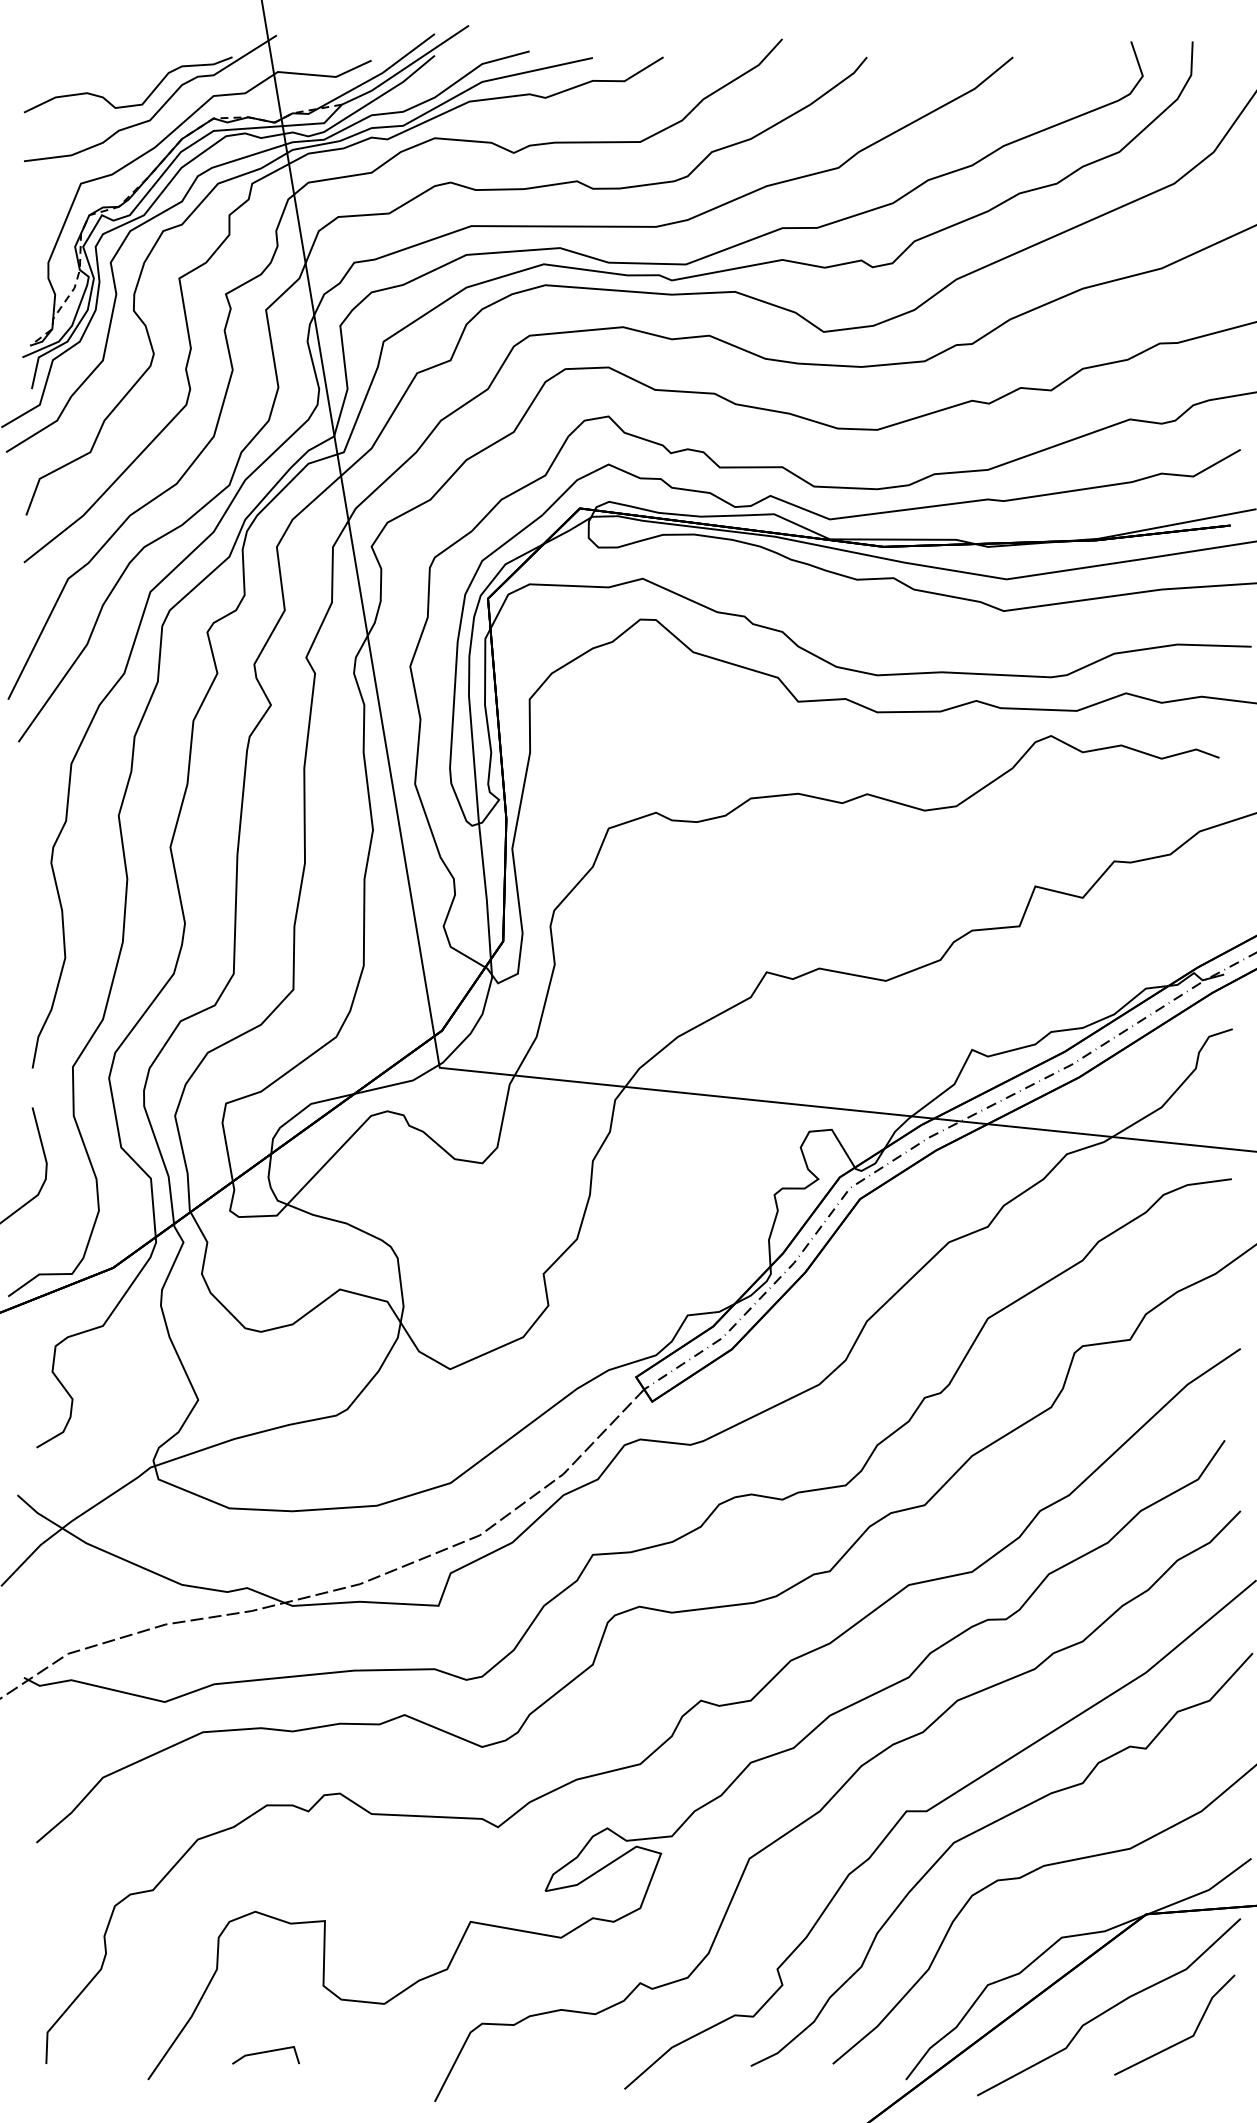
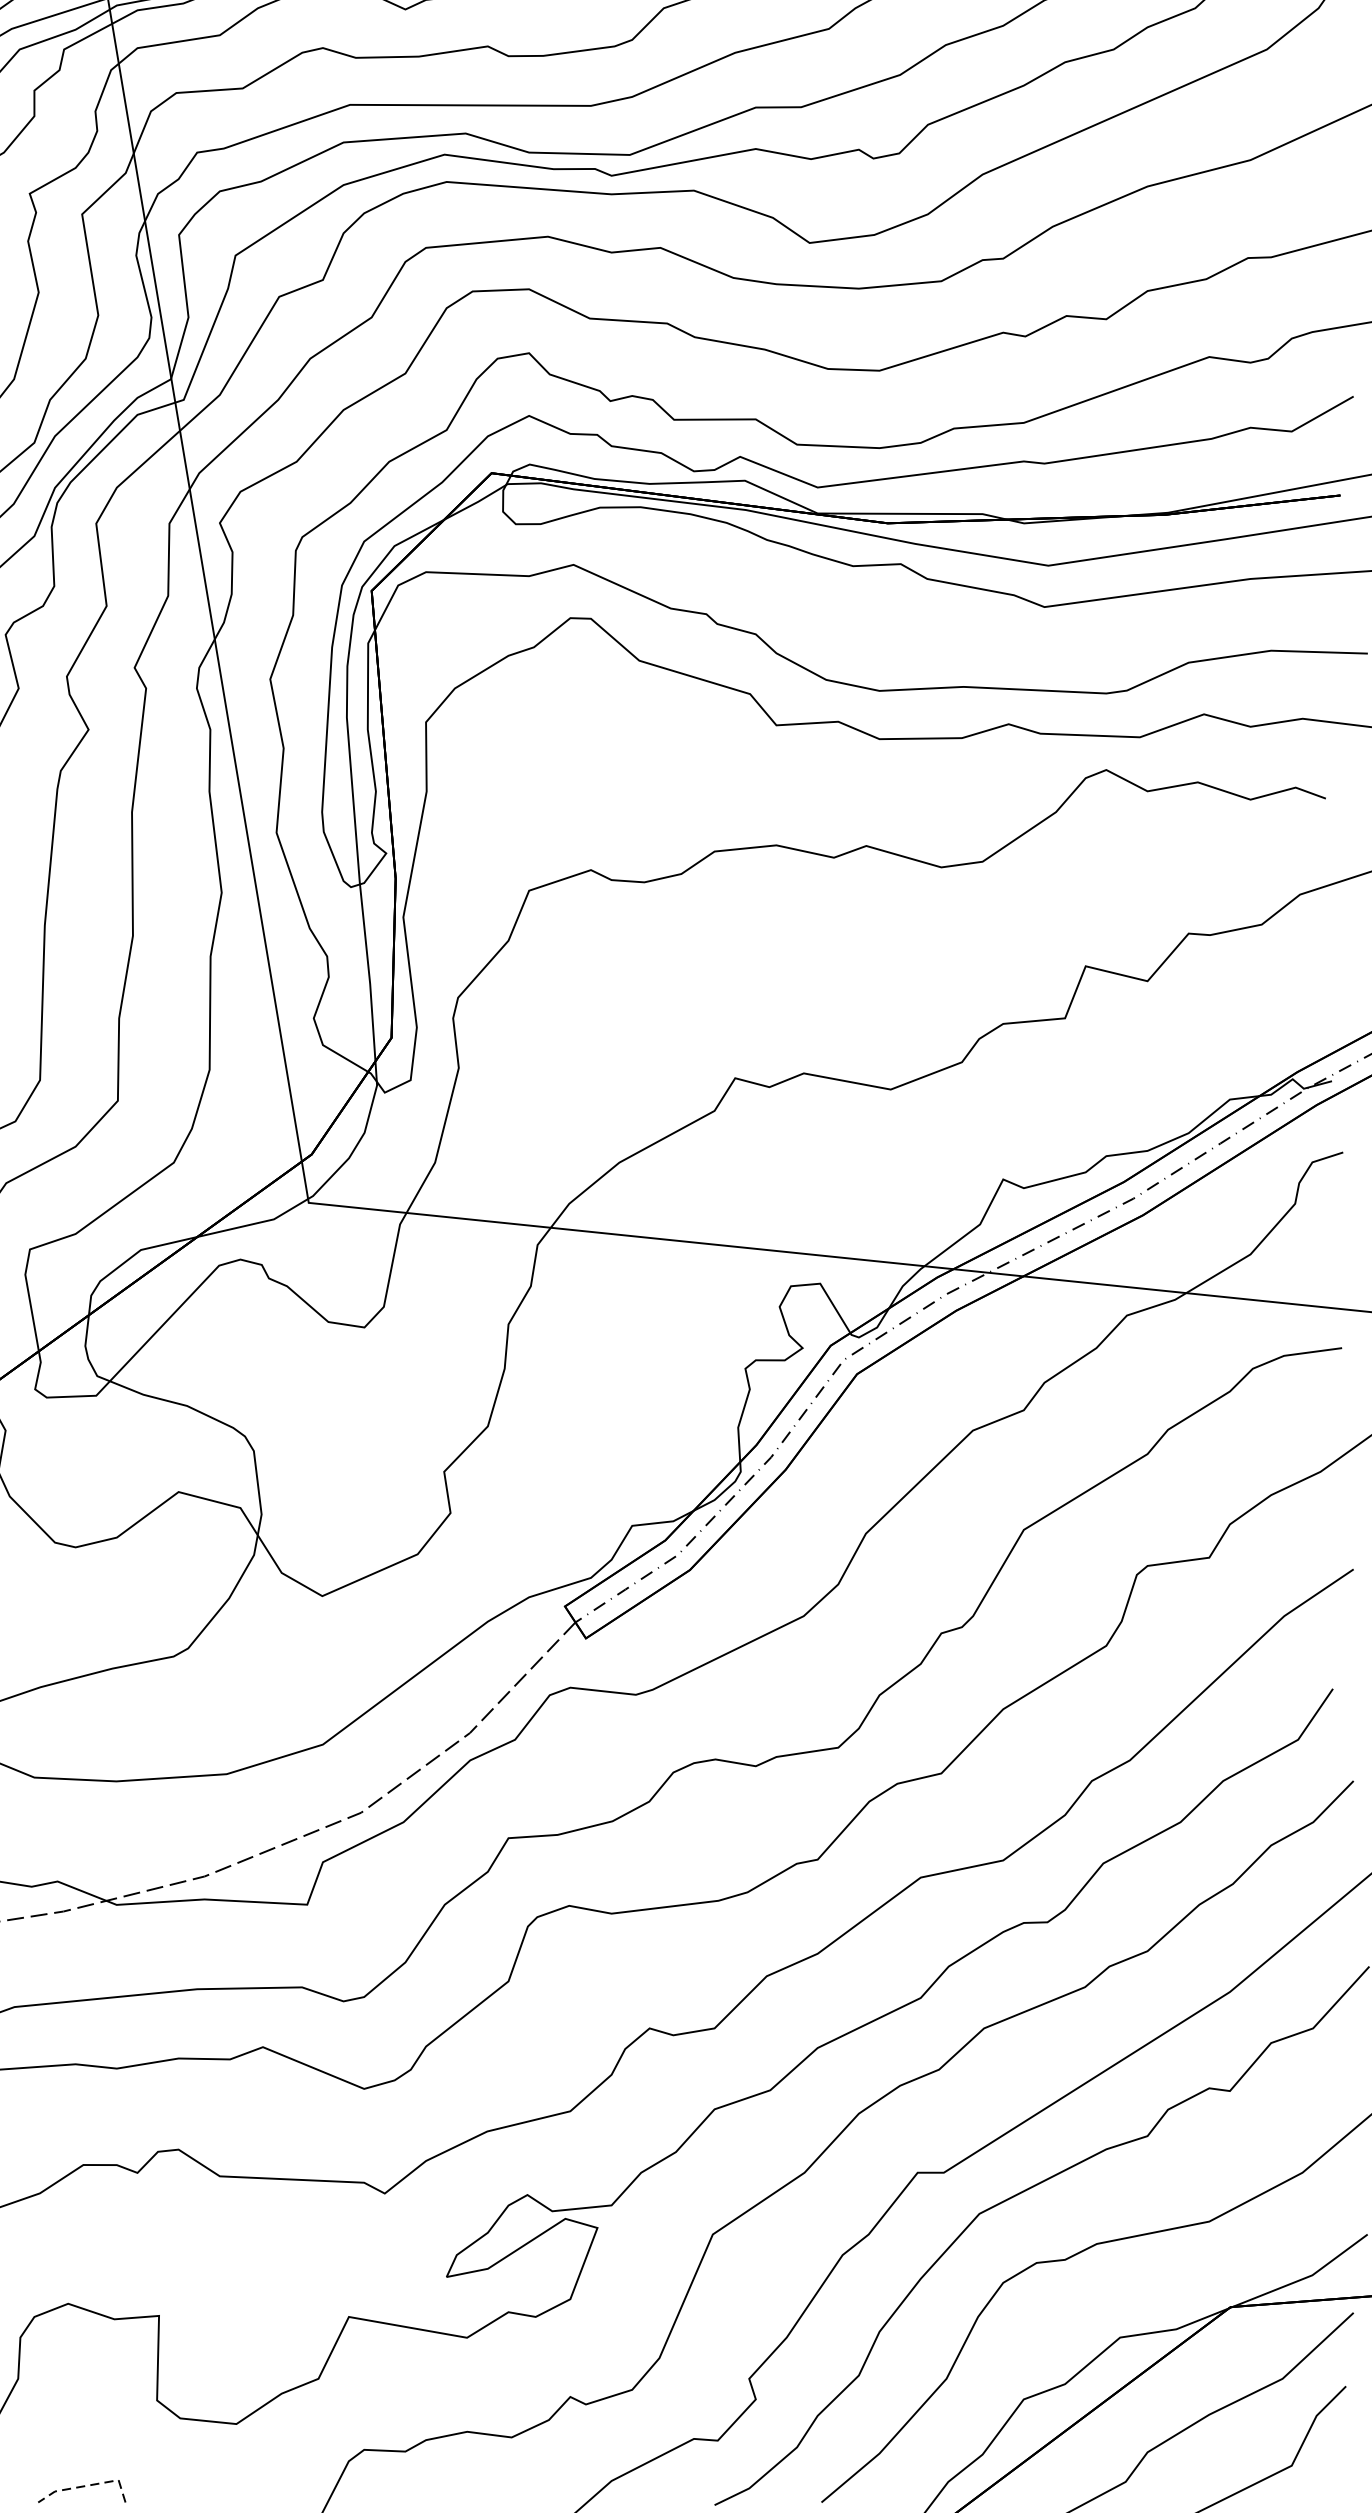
line: (270, 2051) -> (87, 2486), solid -> dashed

